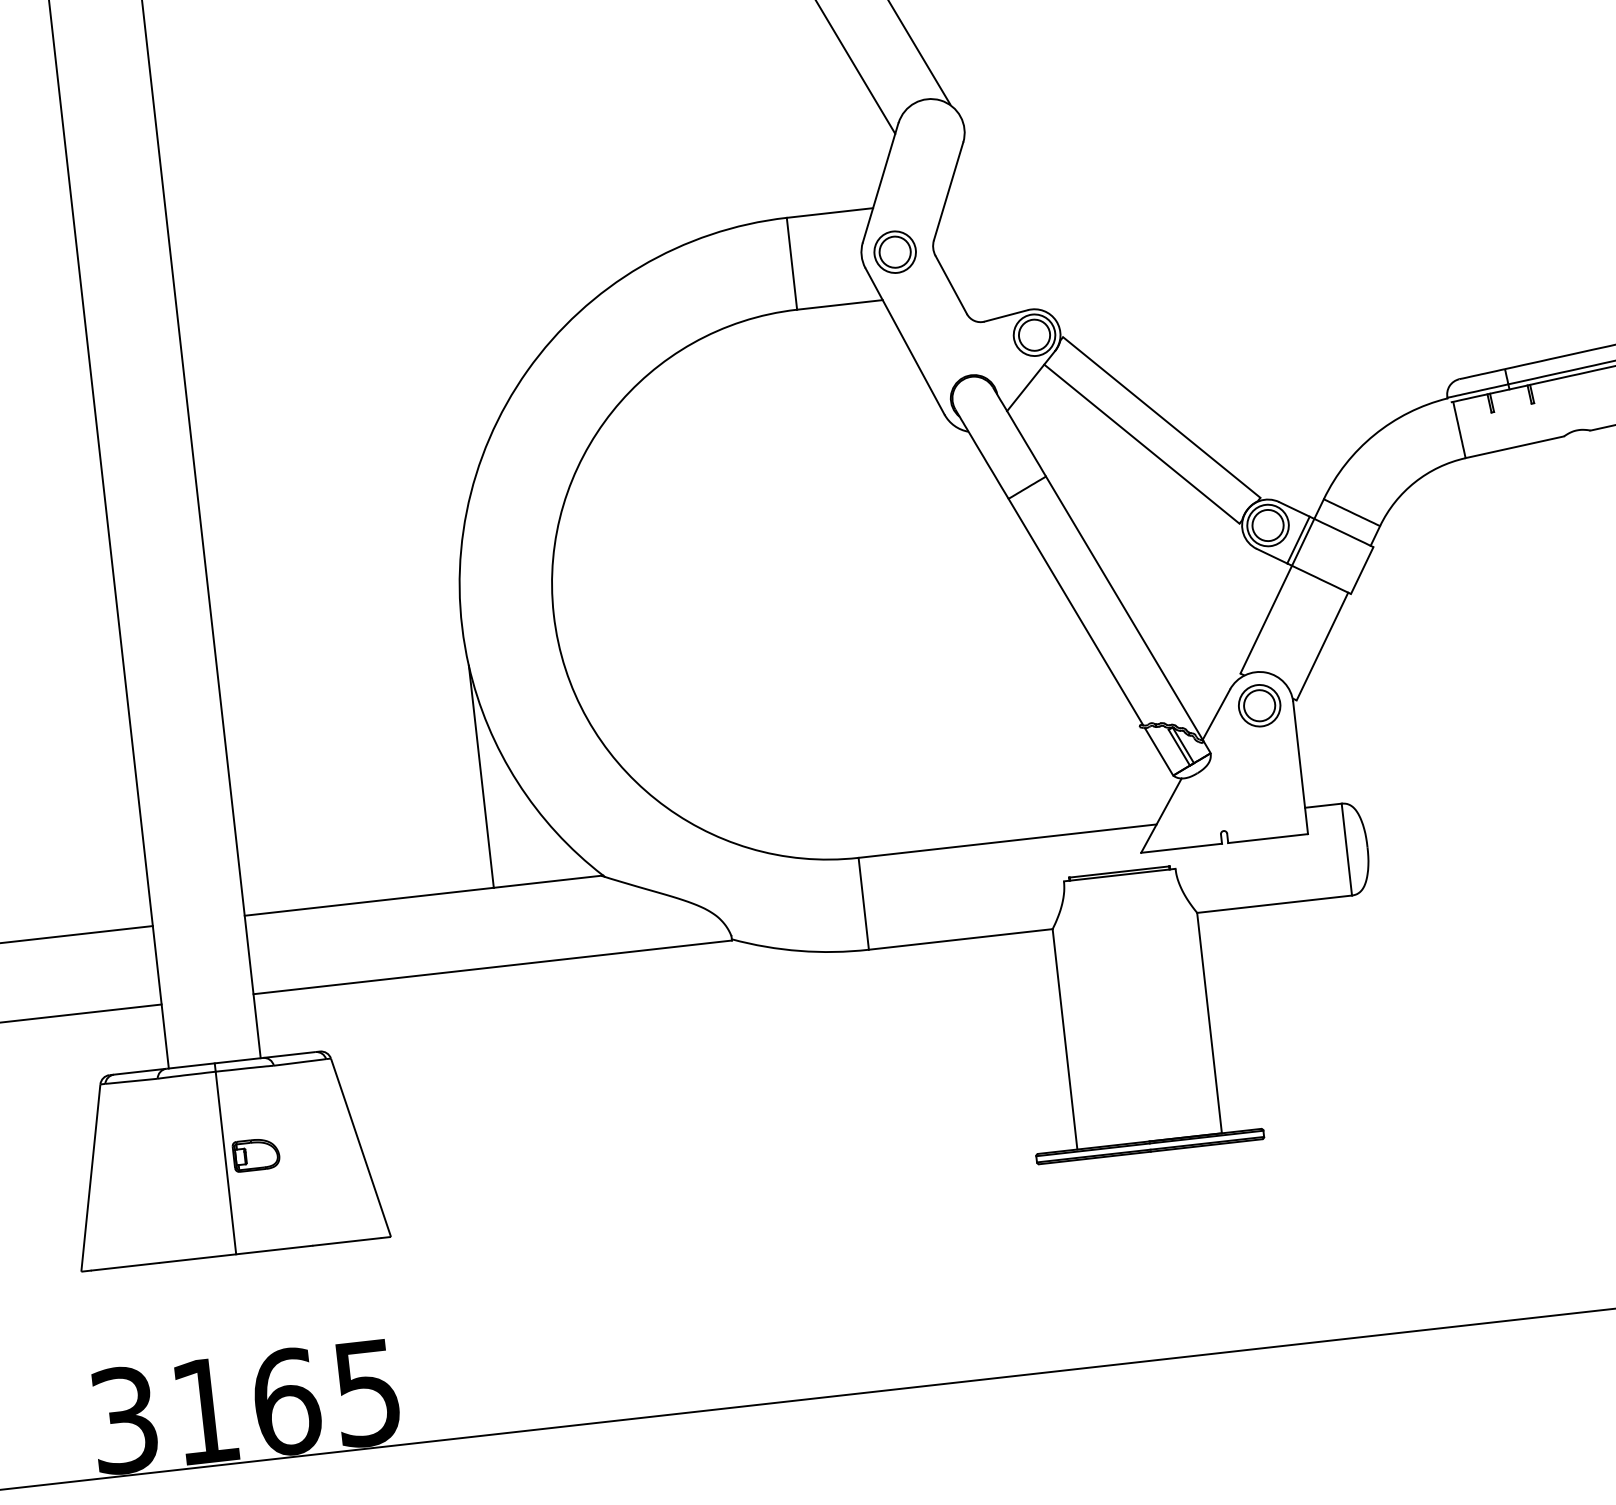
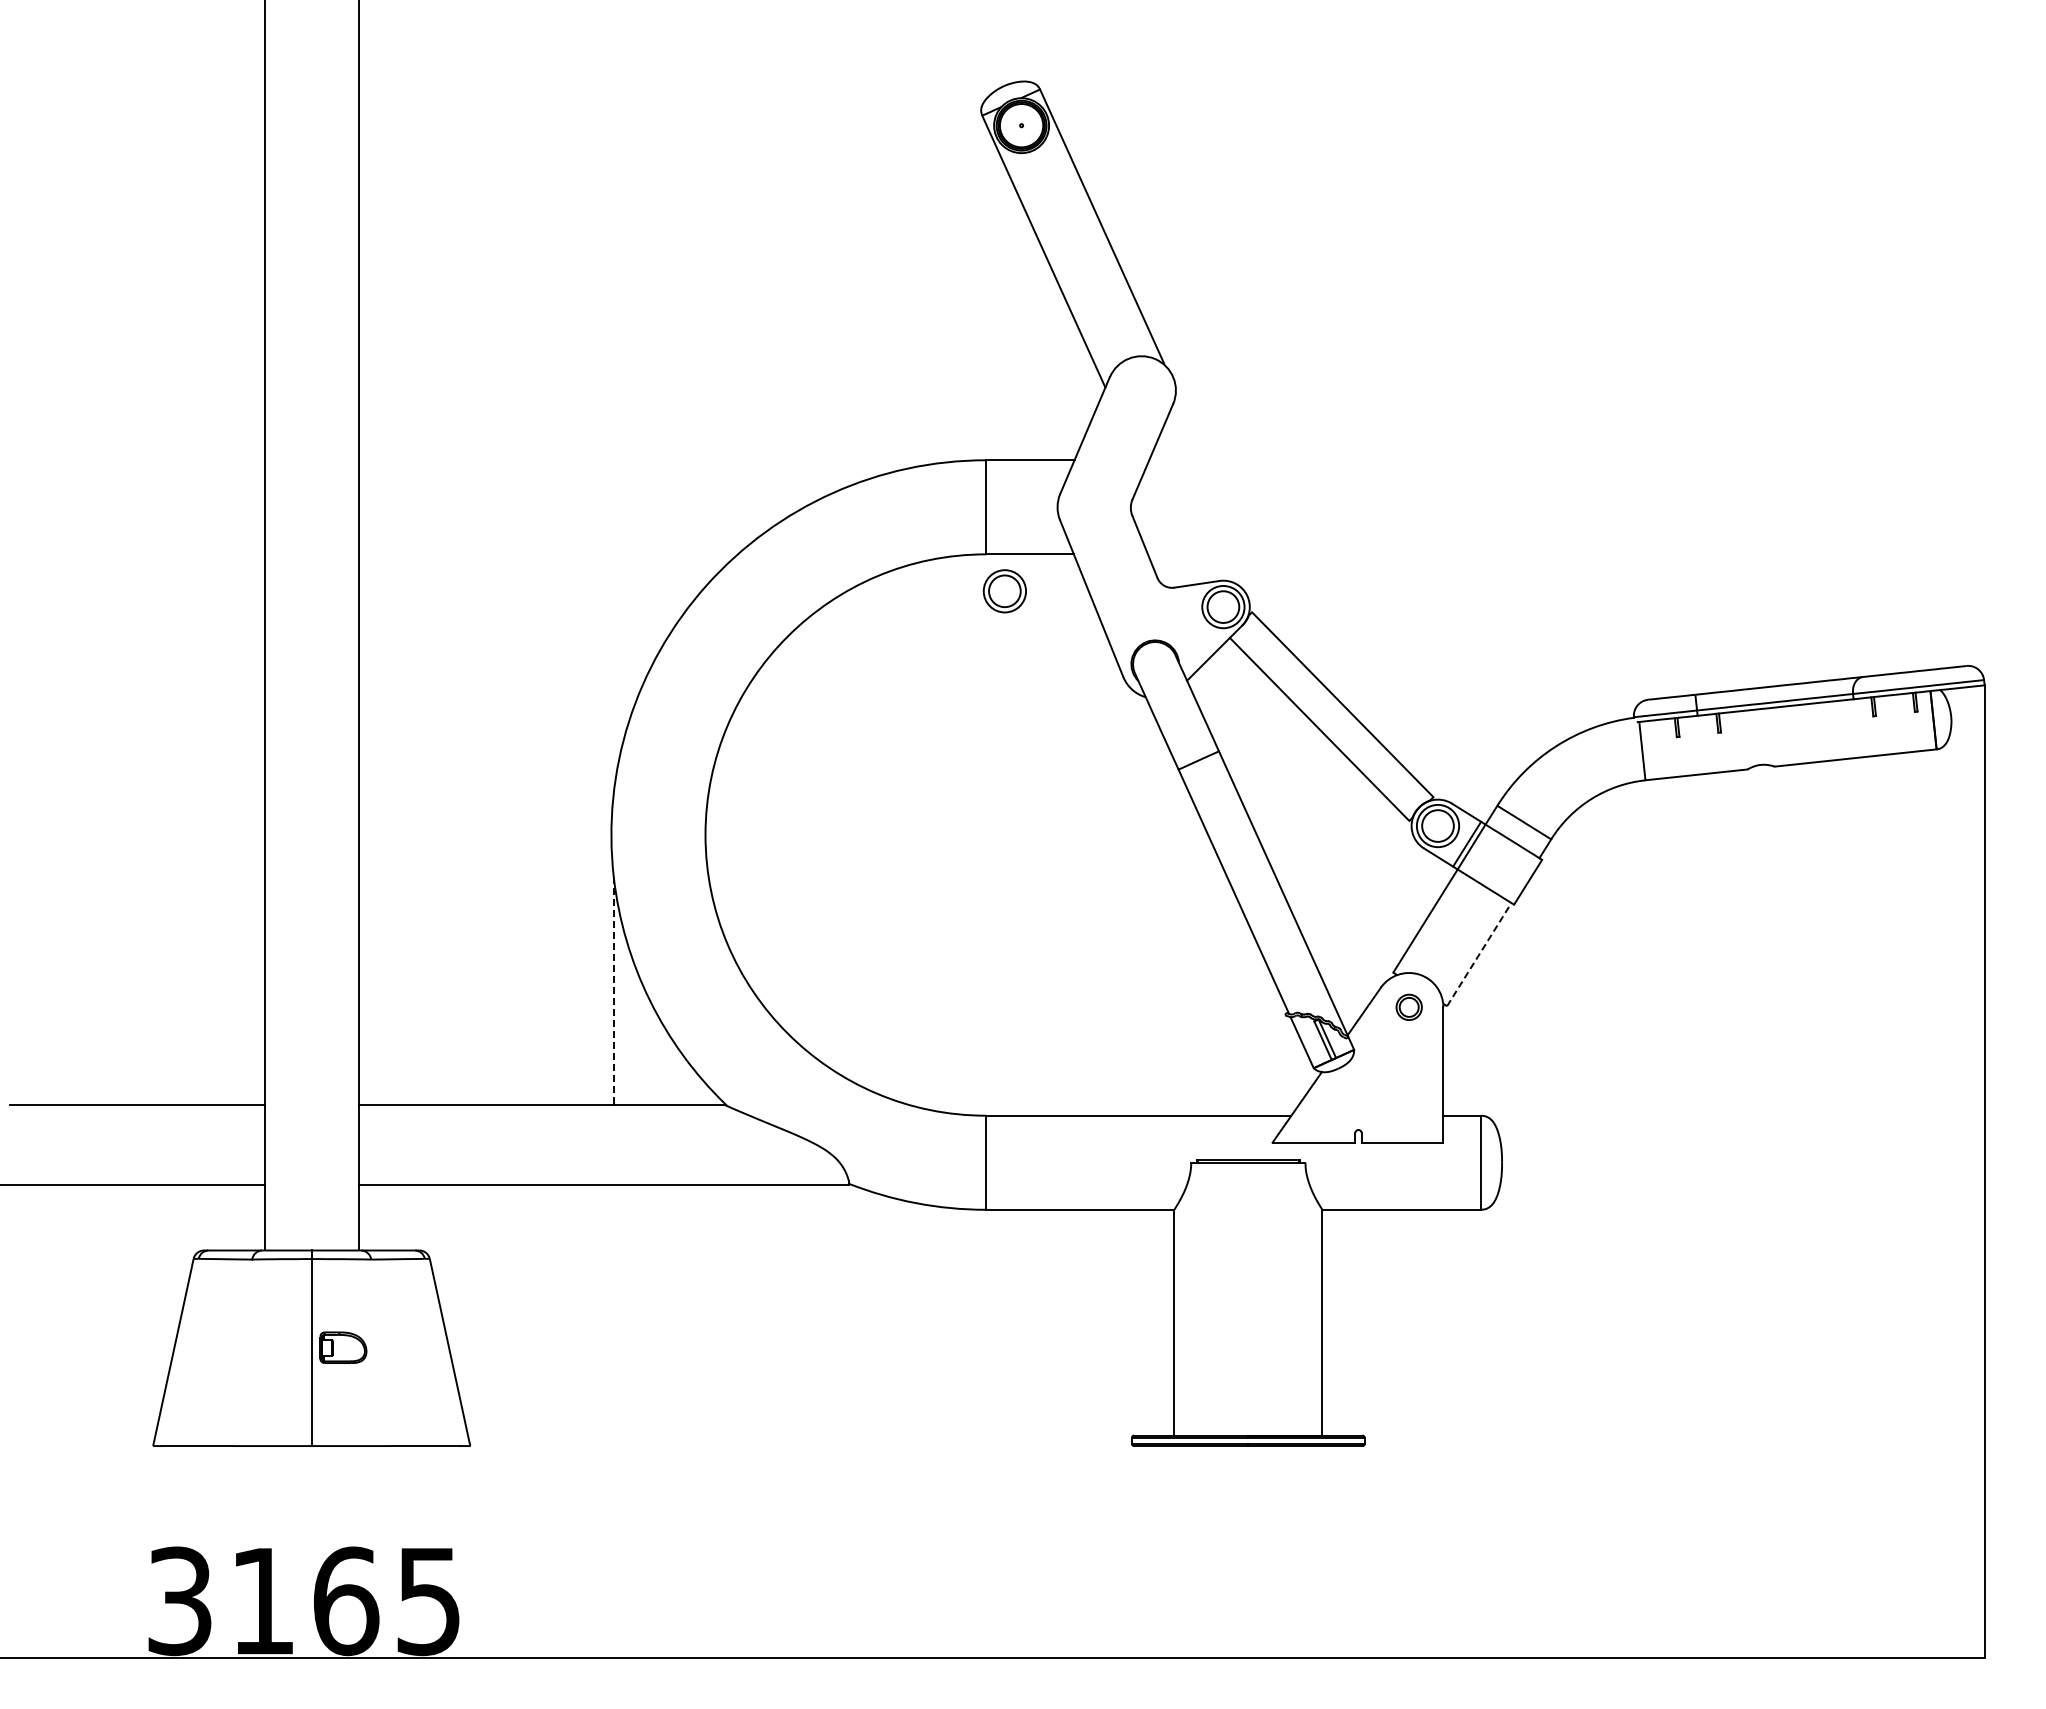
part: (894, 252) -> (1004, 591), moved
line: (1322, 646) -> (1479, 954), solid -> dashed
part: (1260, 705) -> (1409, 1007), size x0.6
line: (480, 776) -> (613, 990), solid -> dashed

